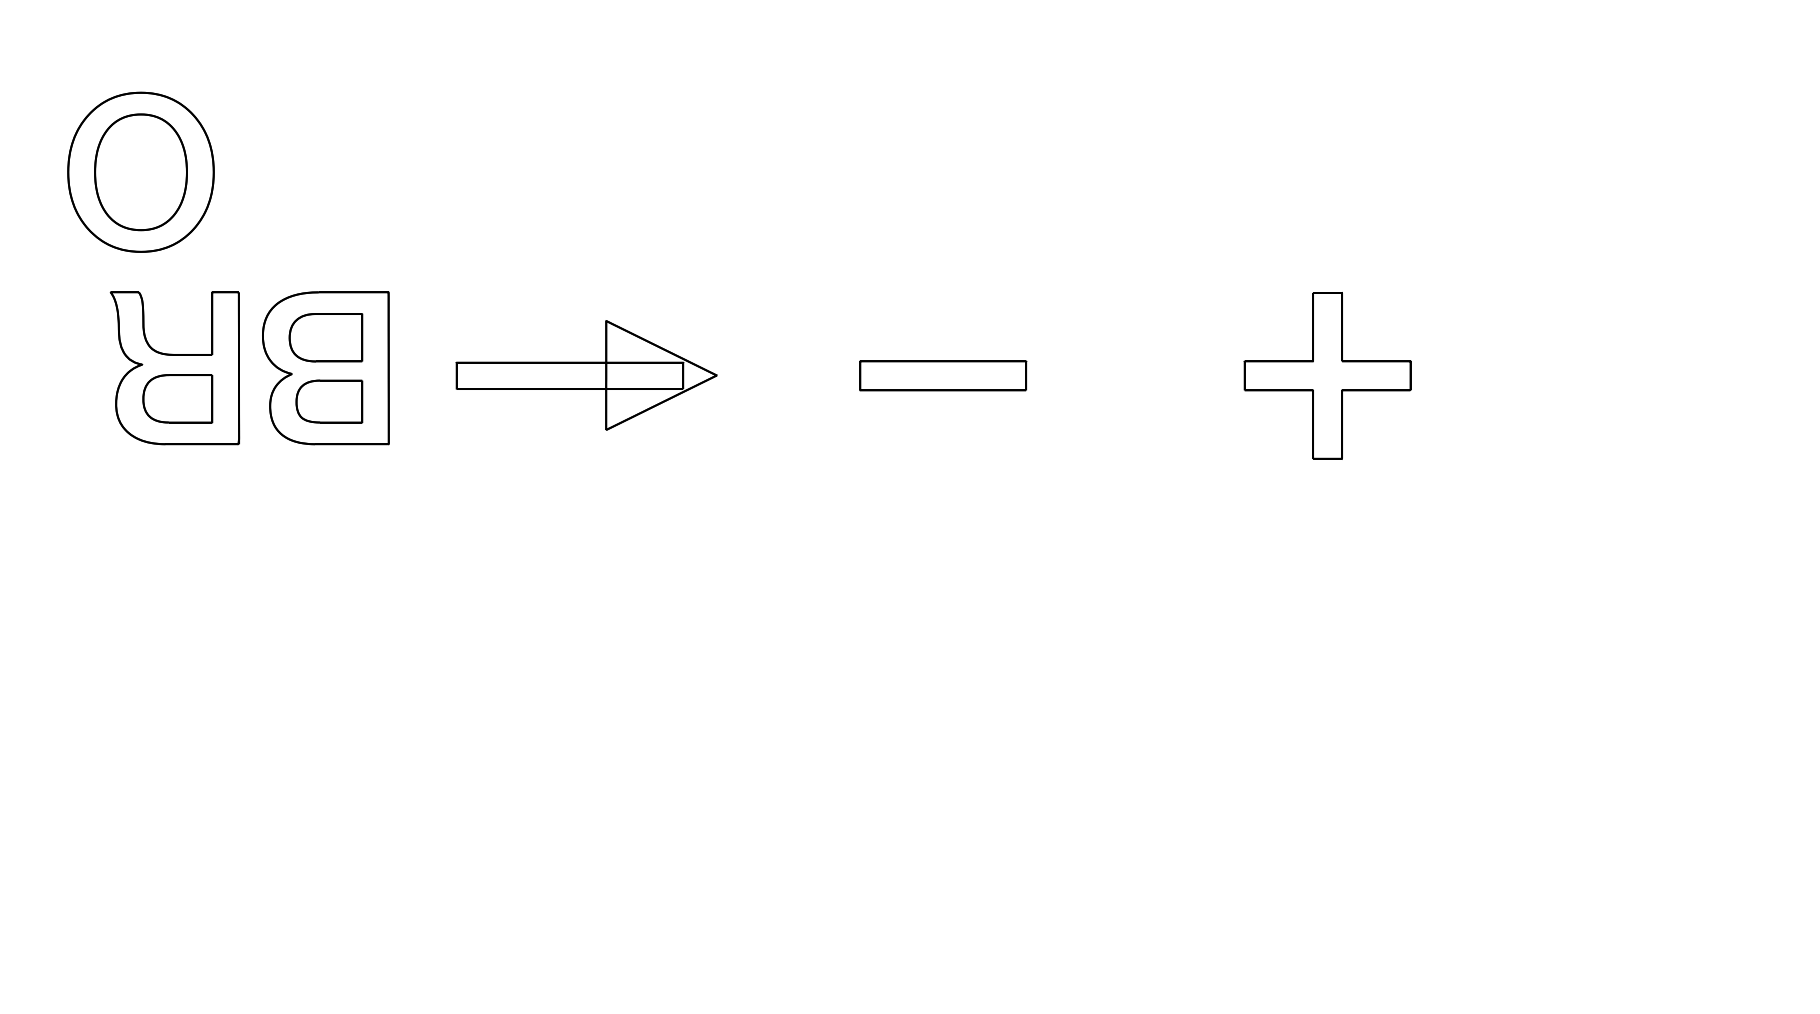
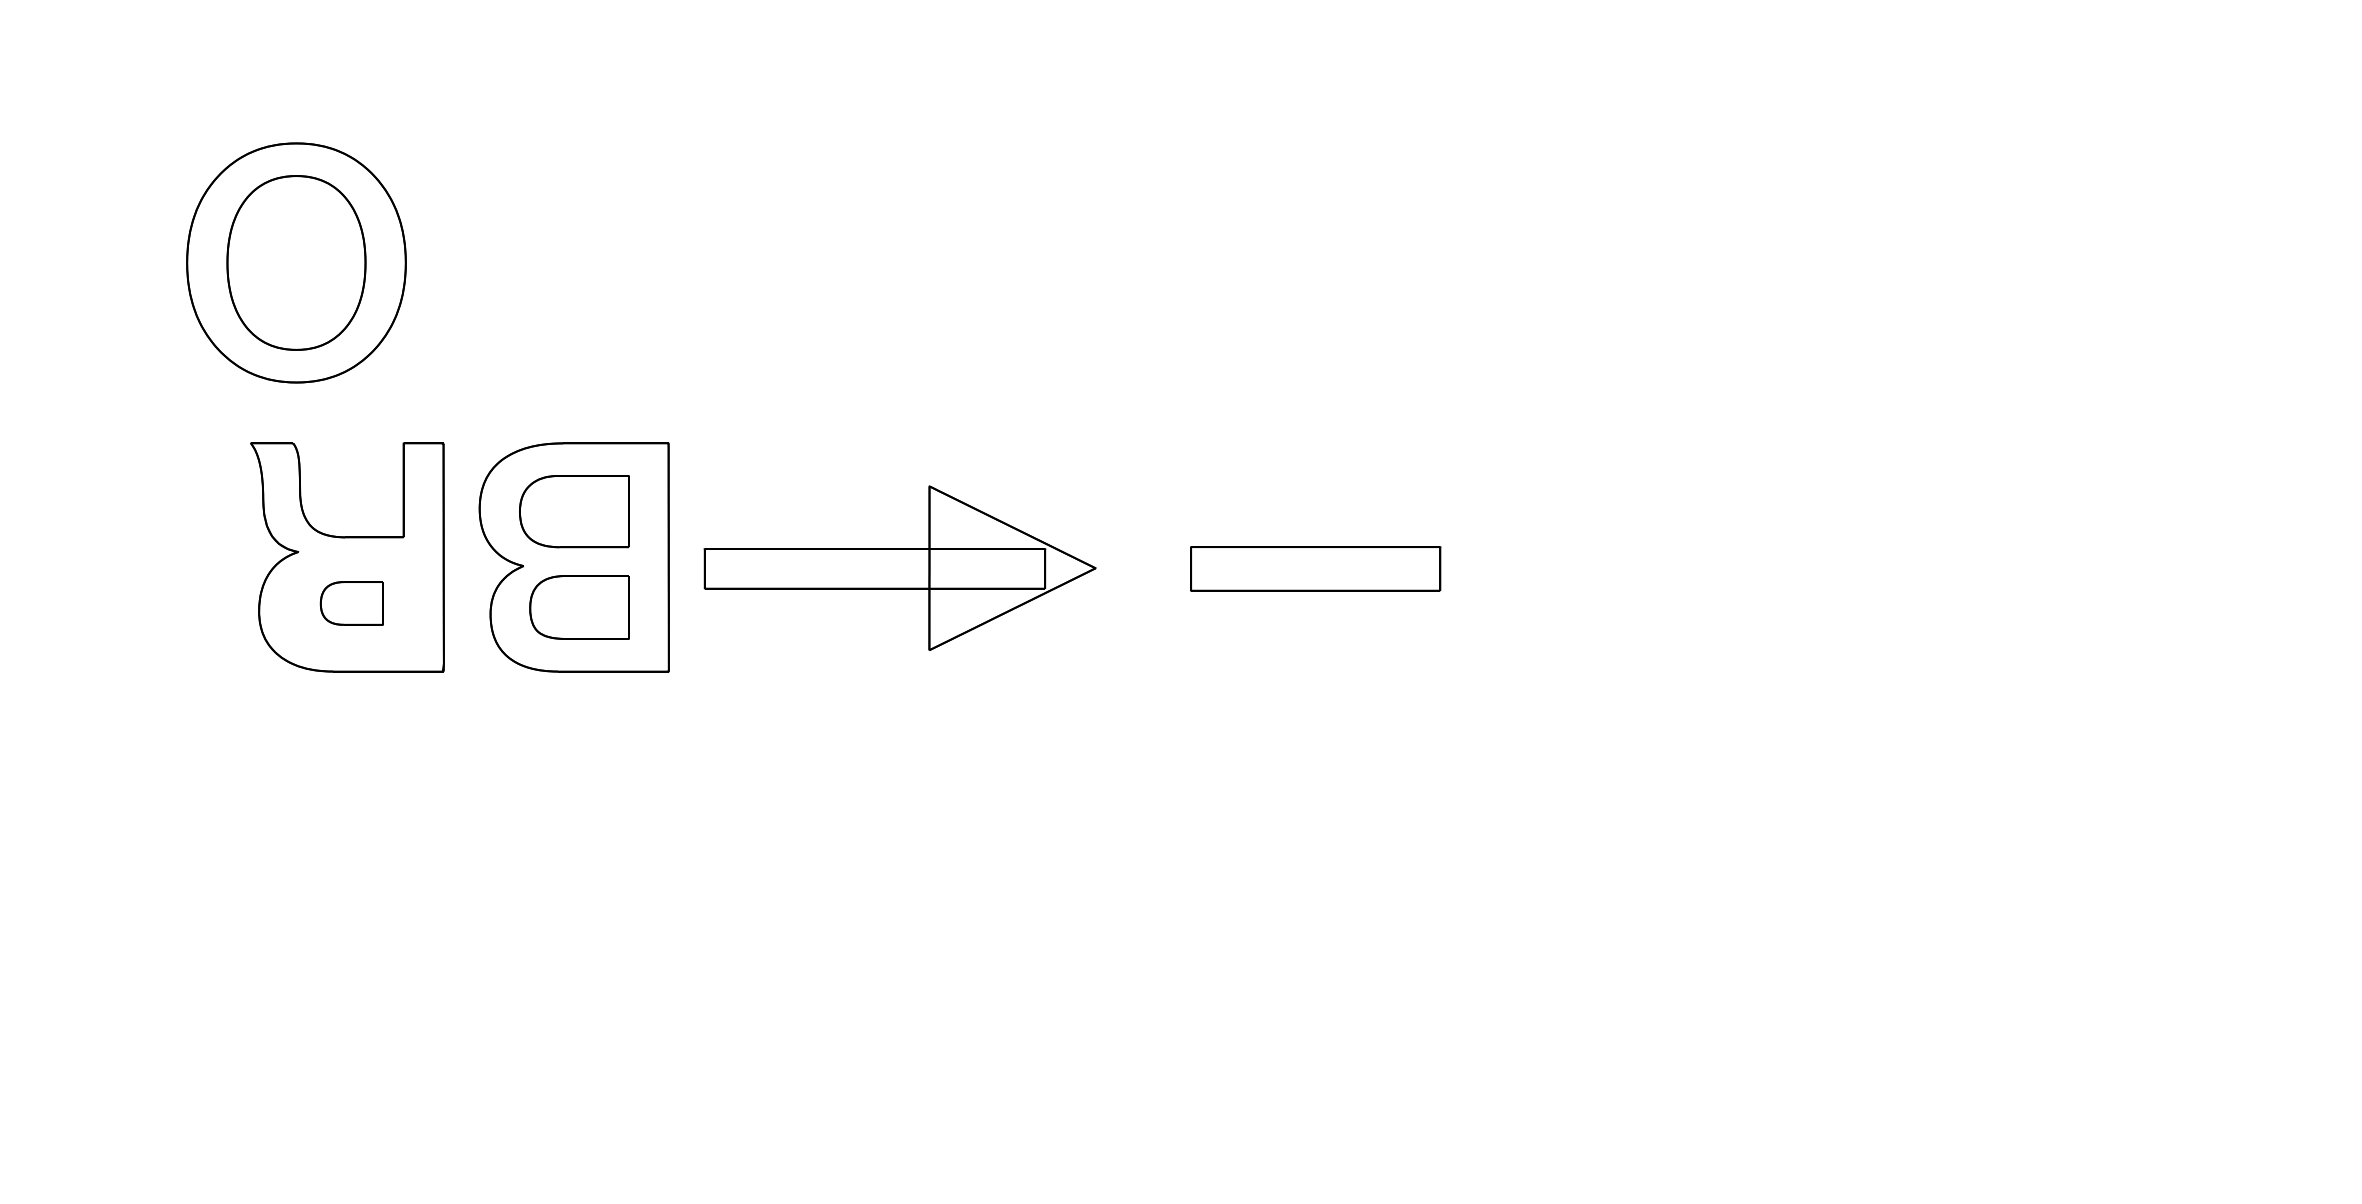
part: (586, 375) -> (899, 568), moved
part: (943, 375) -> (1316, 568), moved
part: (1327, 375) -> (2079, 568), removed
part: (177, 398) -> (351, 602), size x0.6

